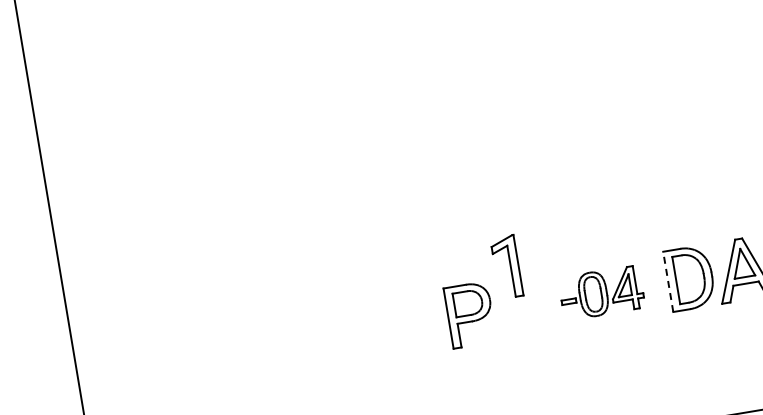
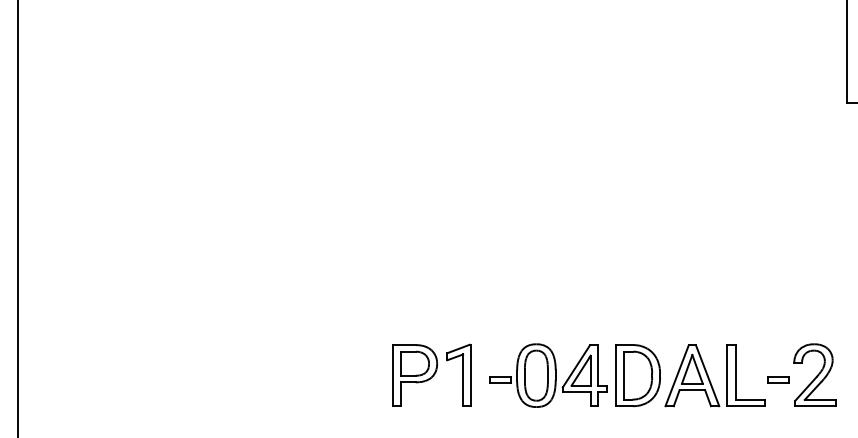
part: (506, 266) -> (458, 374), moved
line: (667, 281) -> (615, 375), dashed -> solid
part: (601, 292) -> (548, 375), size x1.43

